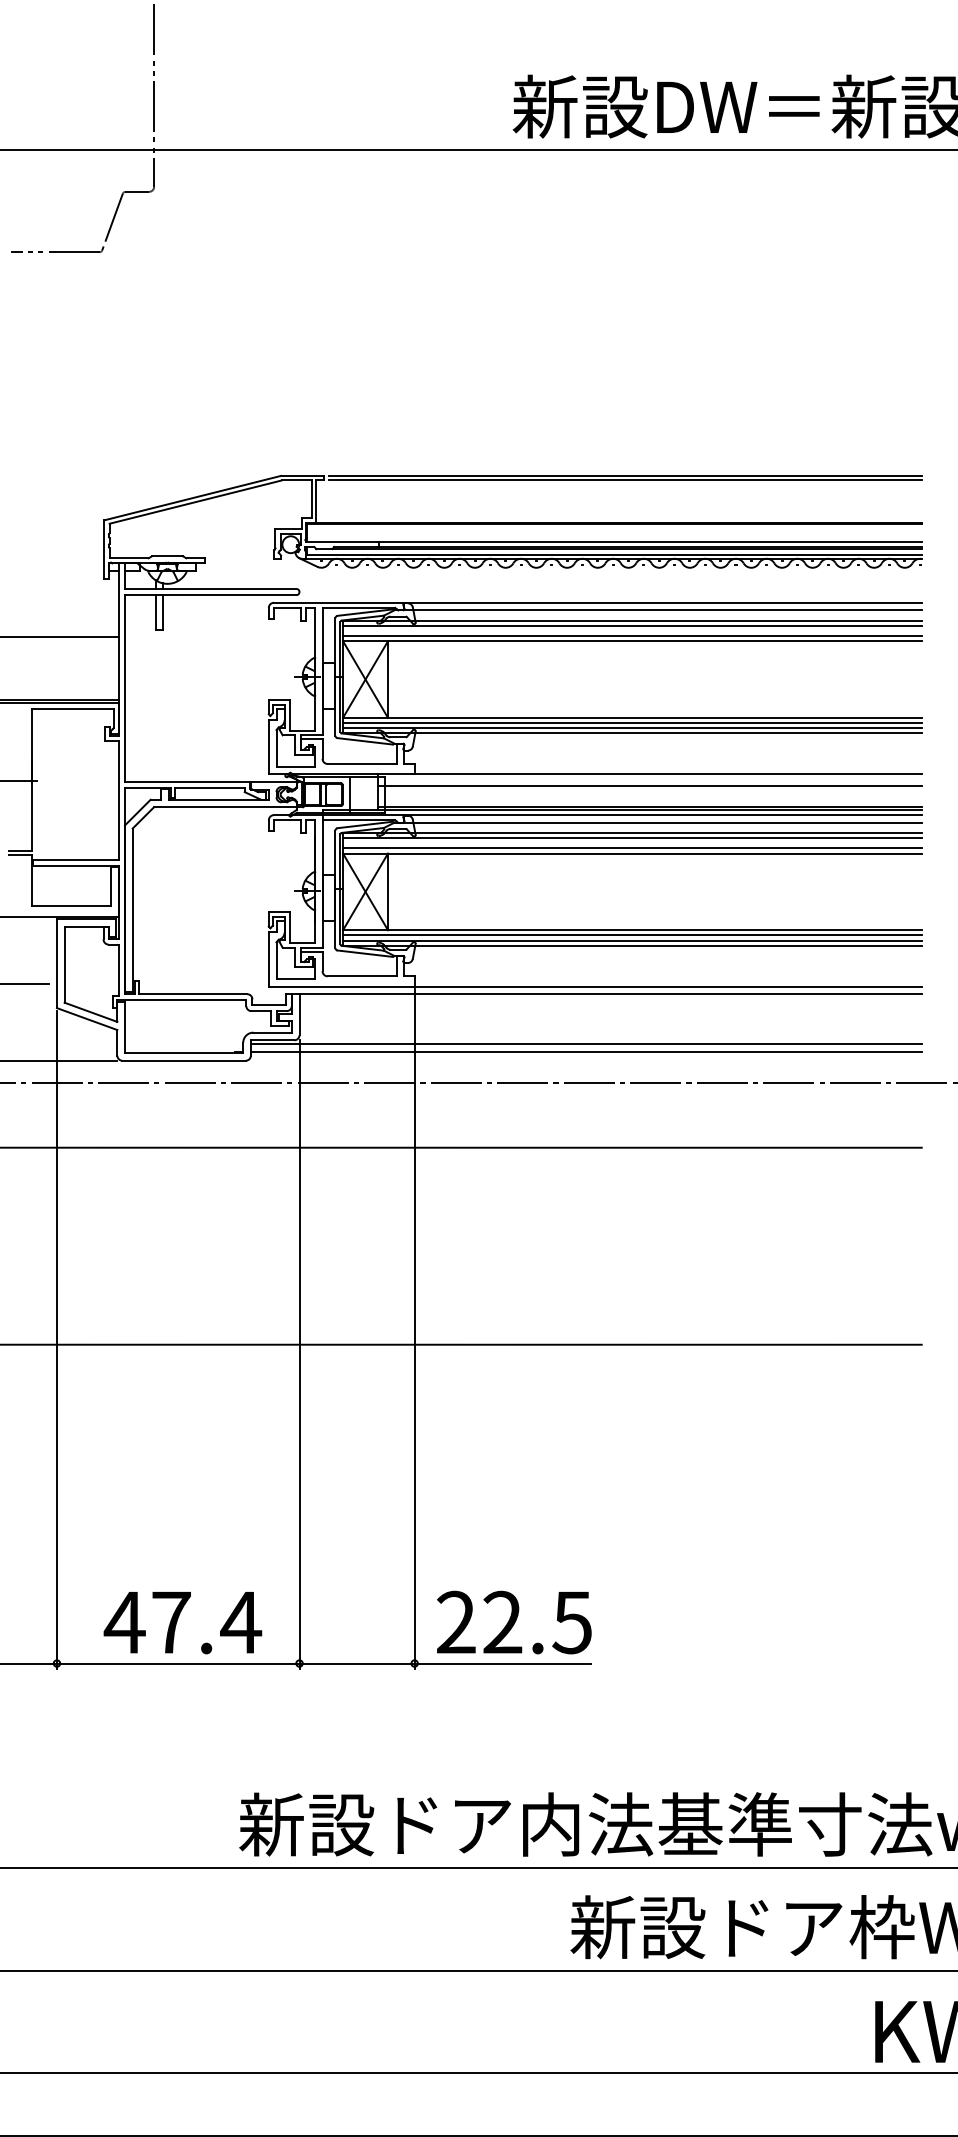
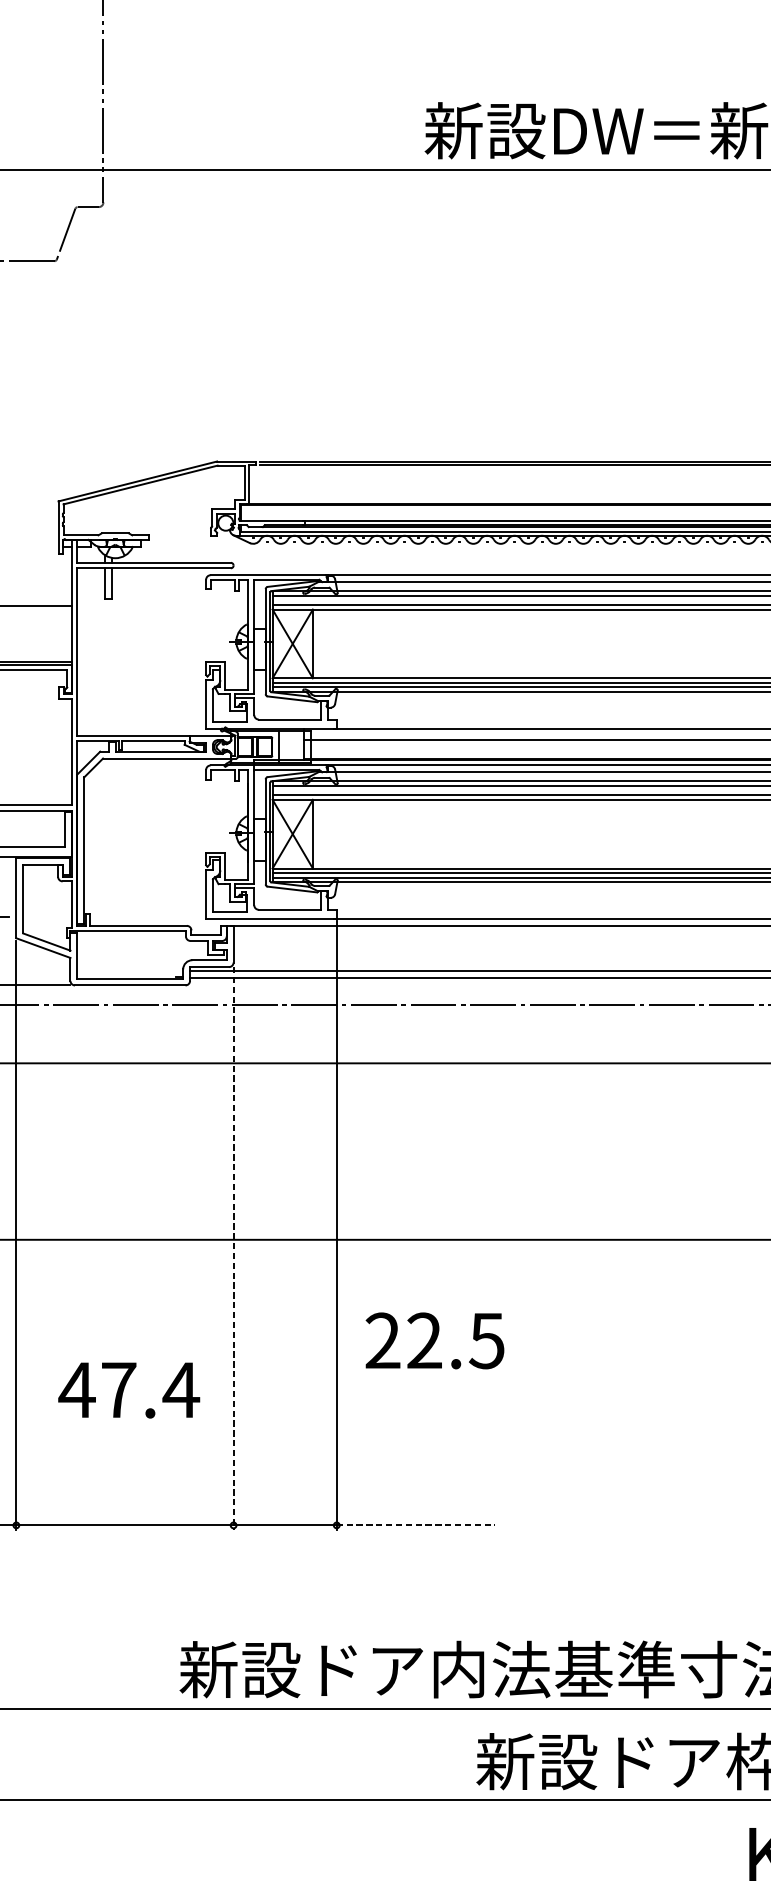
line: (299, 1354) -> (233, 1248), solid -> dashed
text: (514, 1622) -> (435, 1340), moved
text: (182, 1623) -> (128, 1391), moved
line: (503, 1663) -> (416, 1525), solid -> dashed

